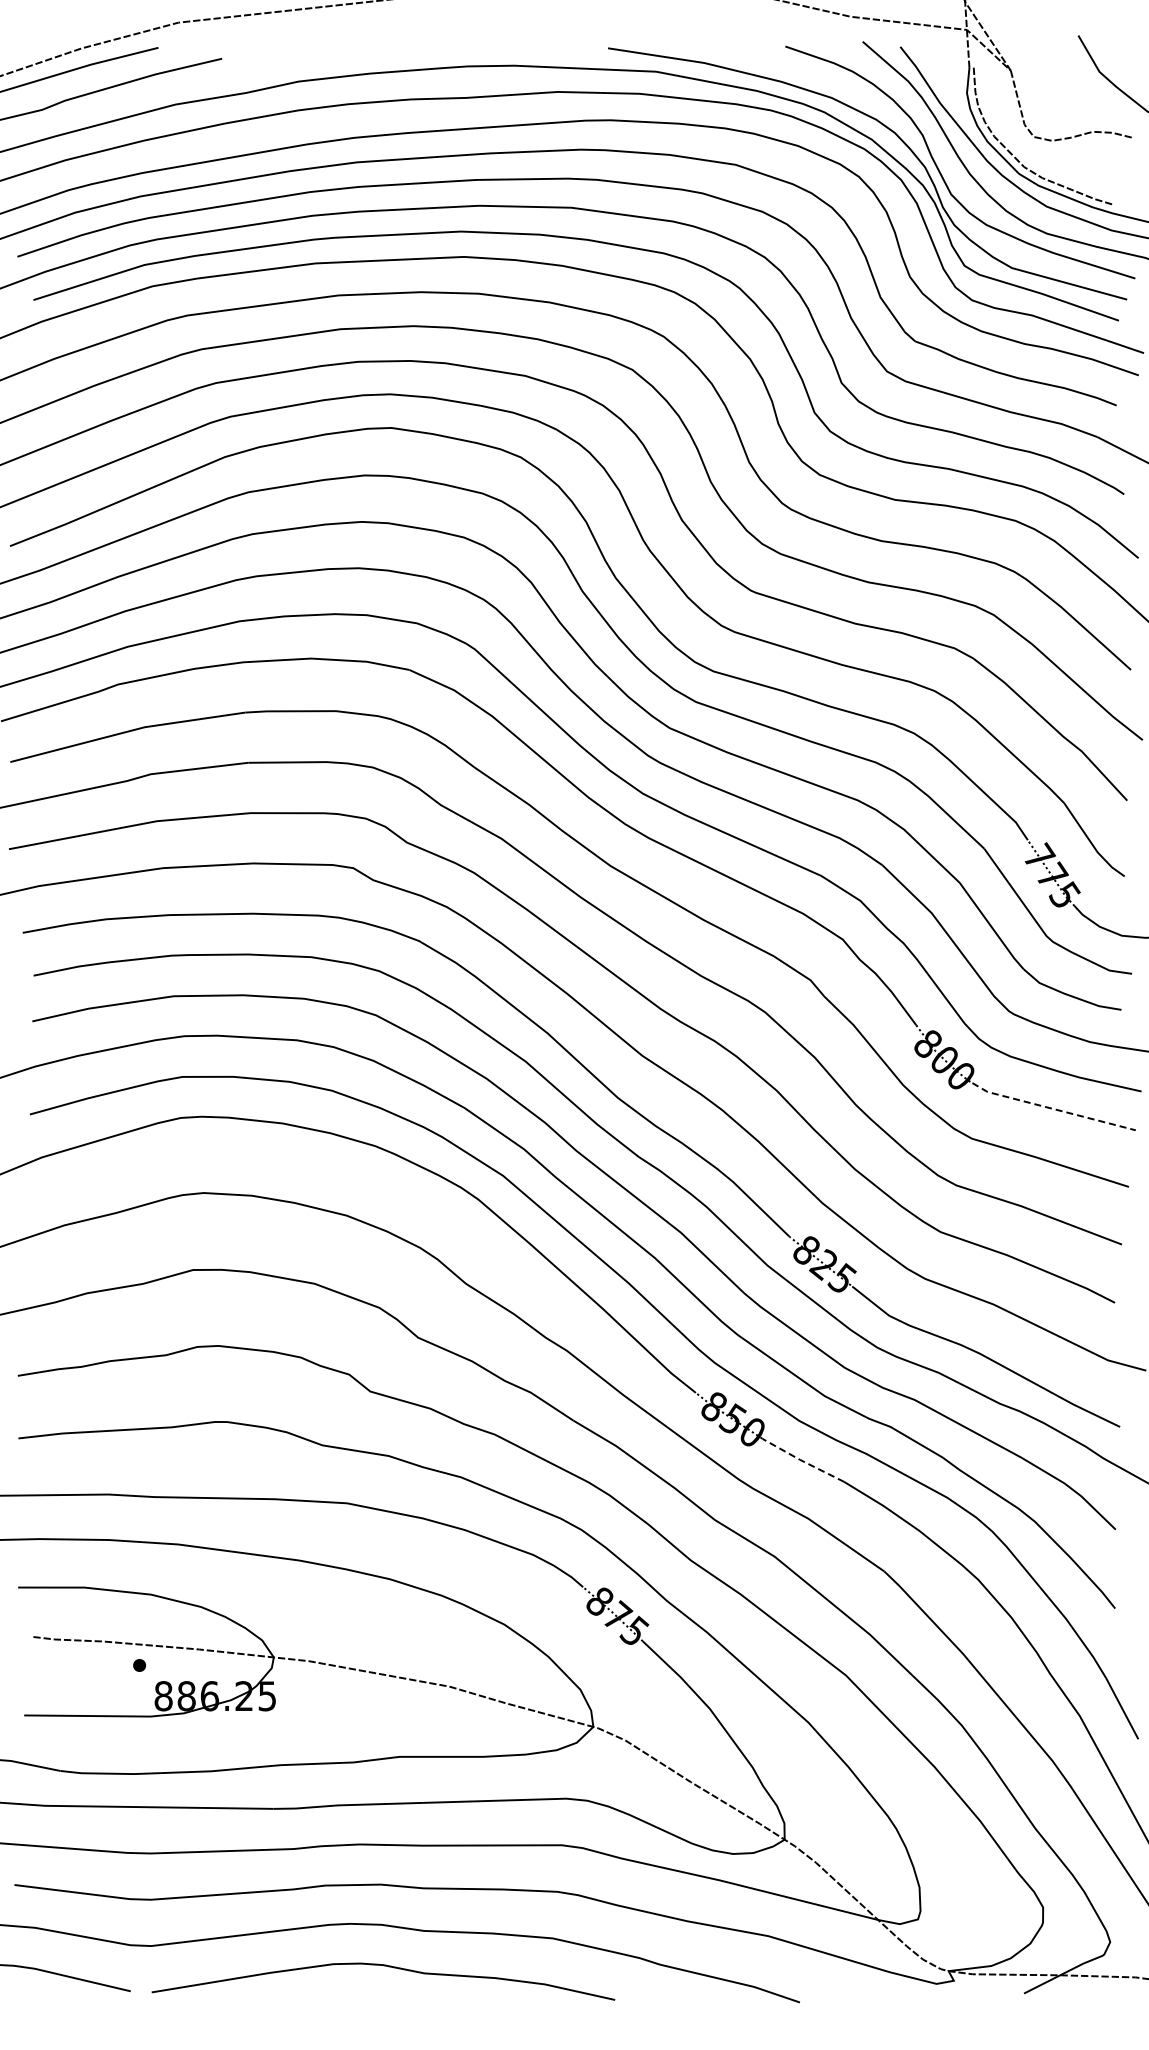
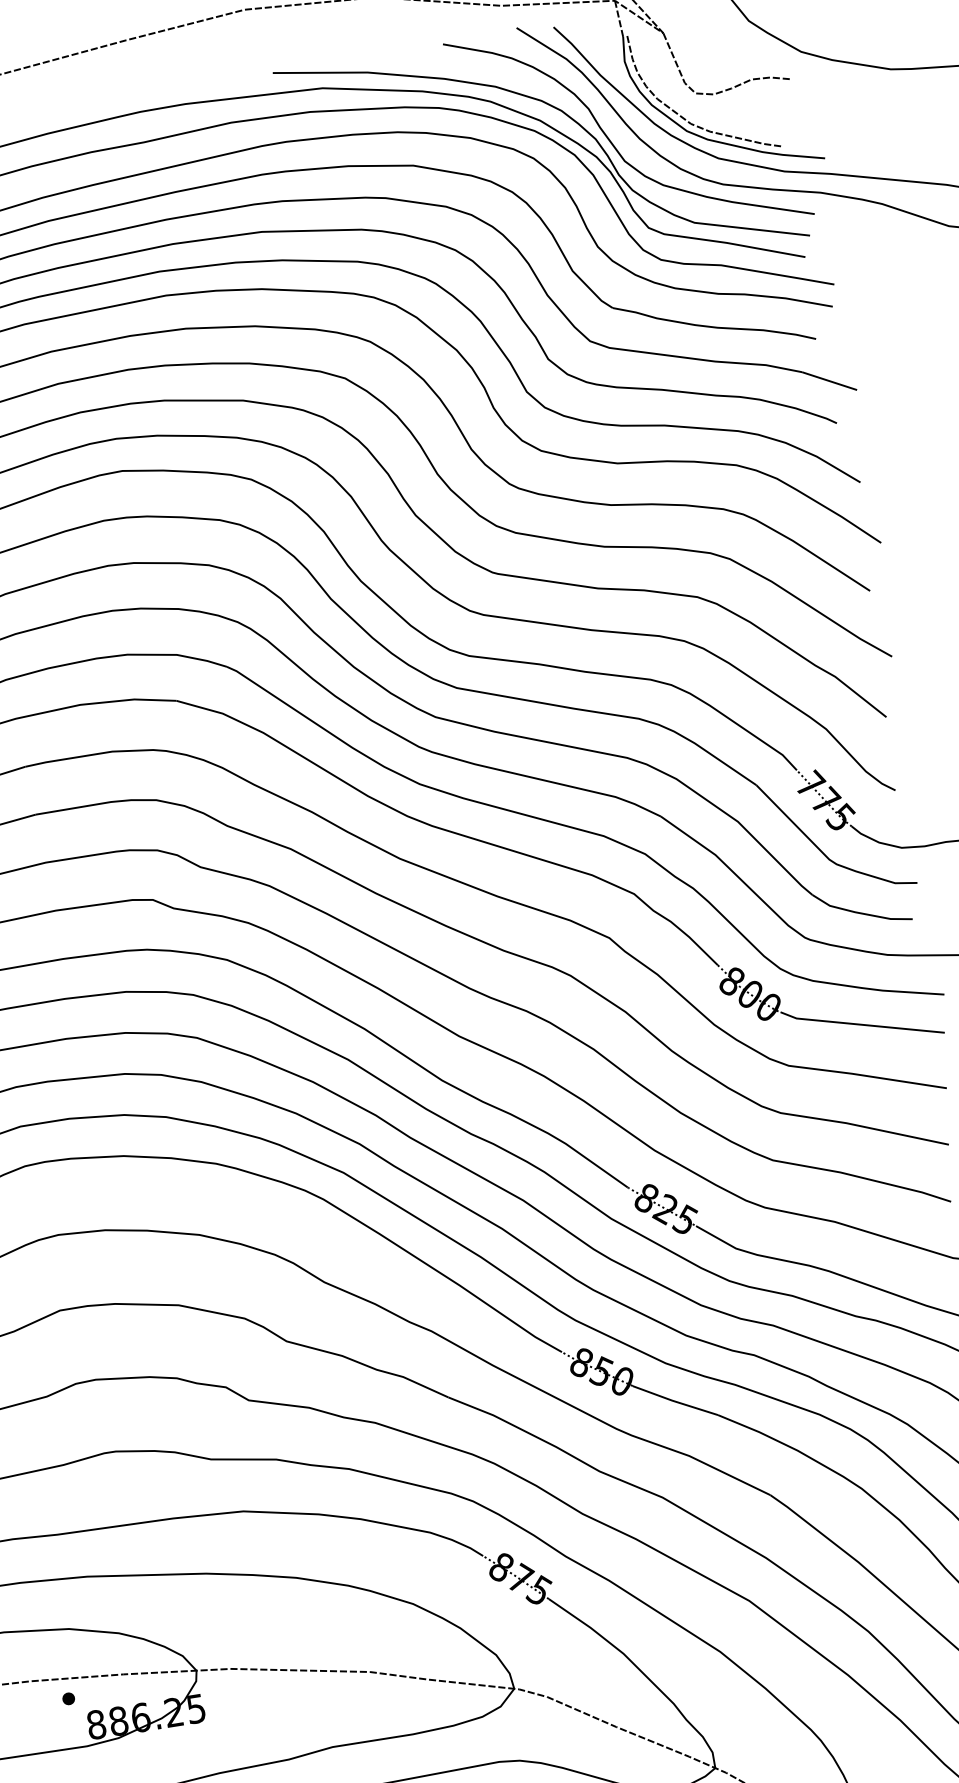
line: (1053, 1108) -> (862, 1024), dashed -> solid
line: (801, 1460) -> (673, 1401), dashed -> solid

